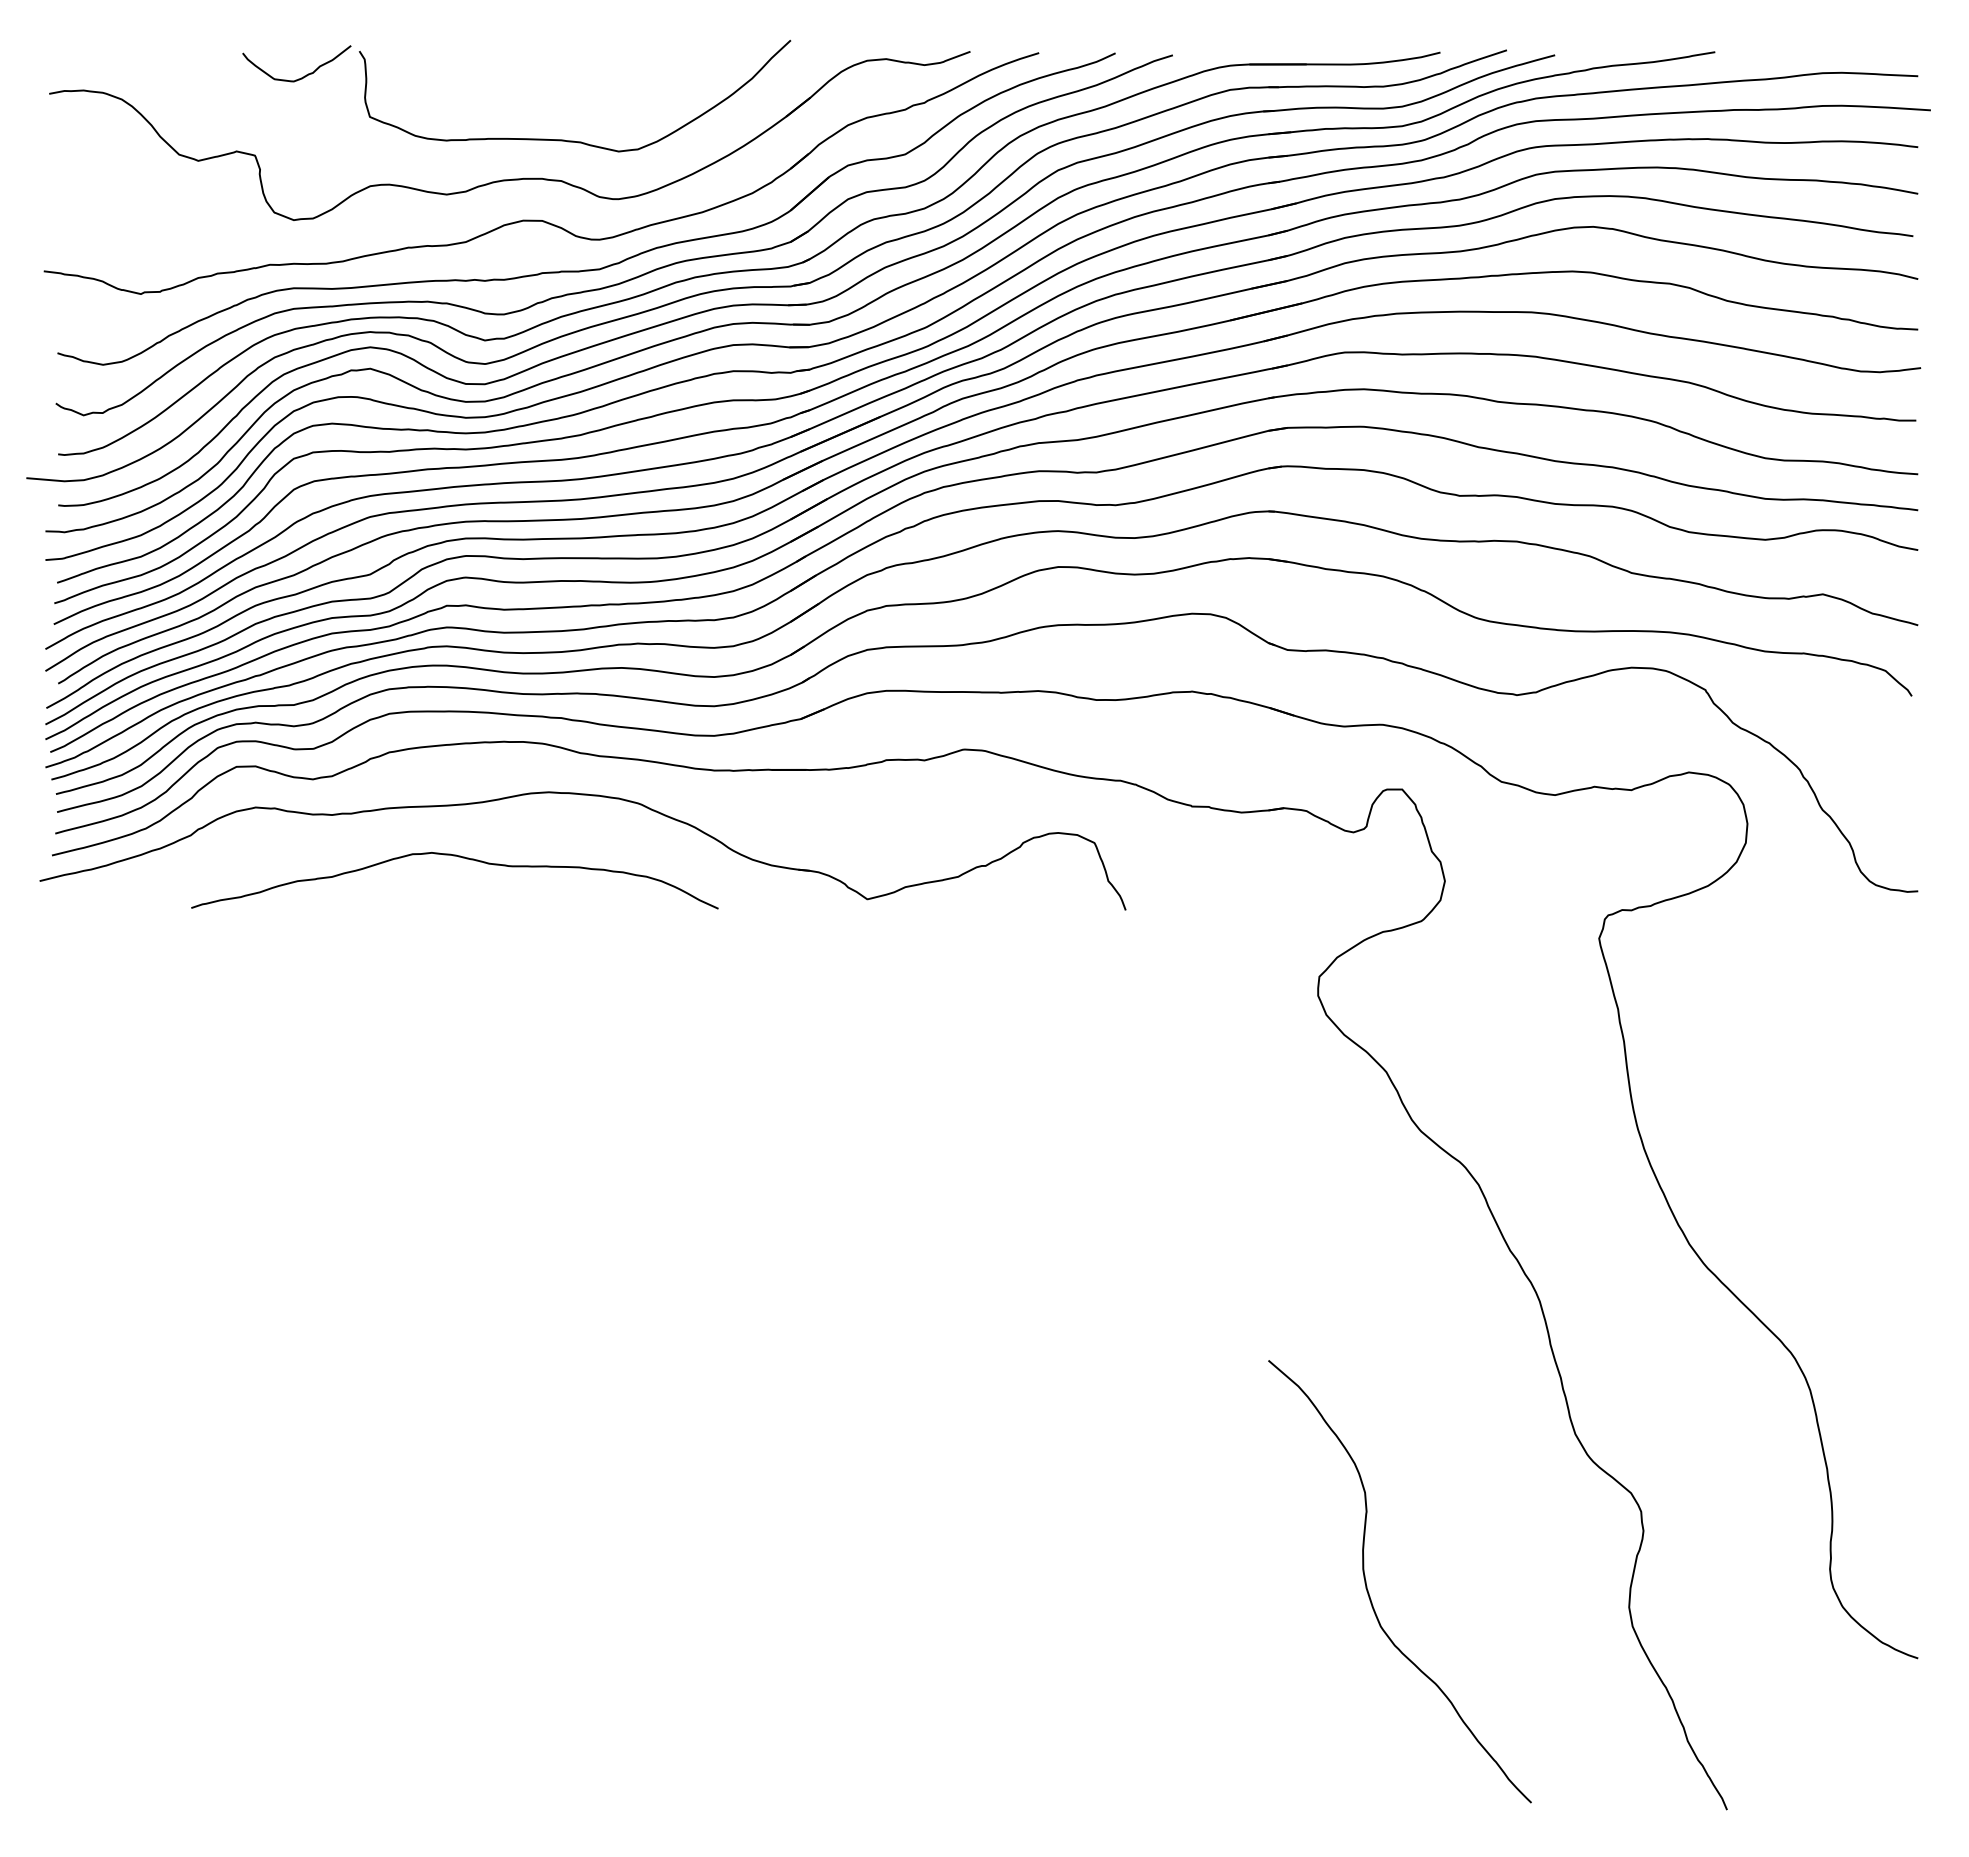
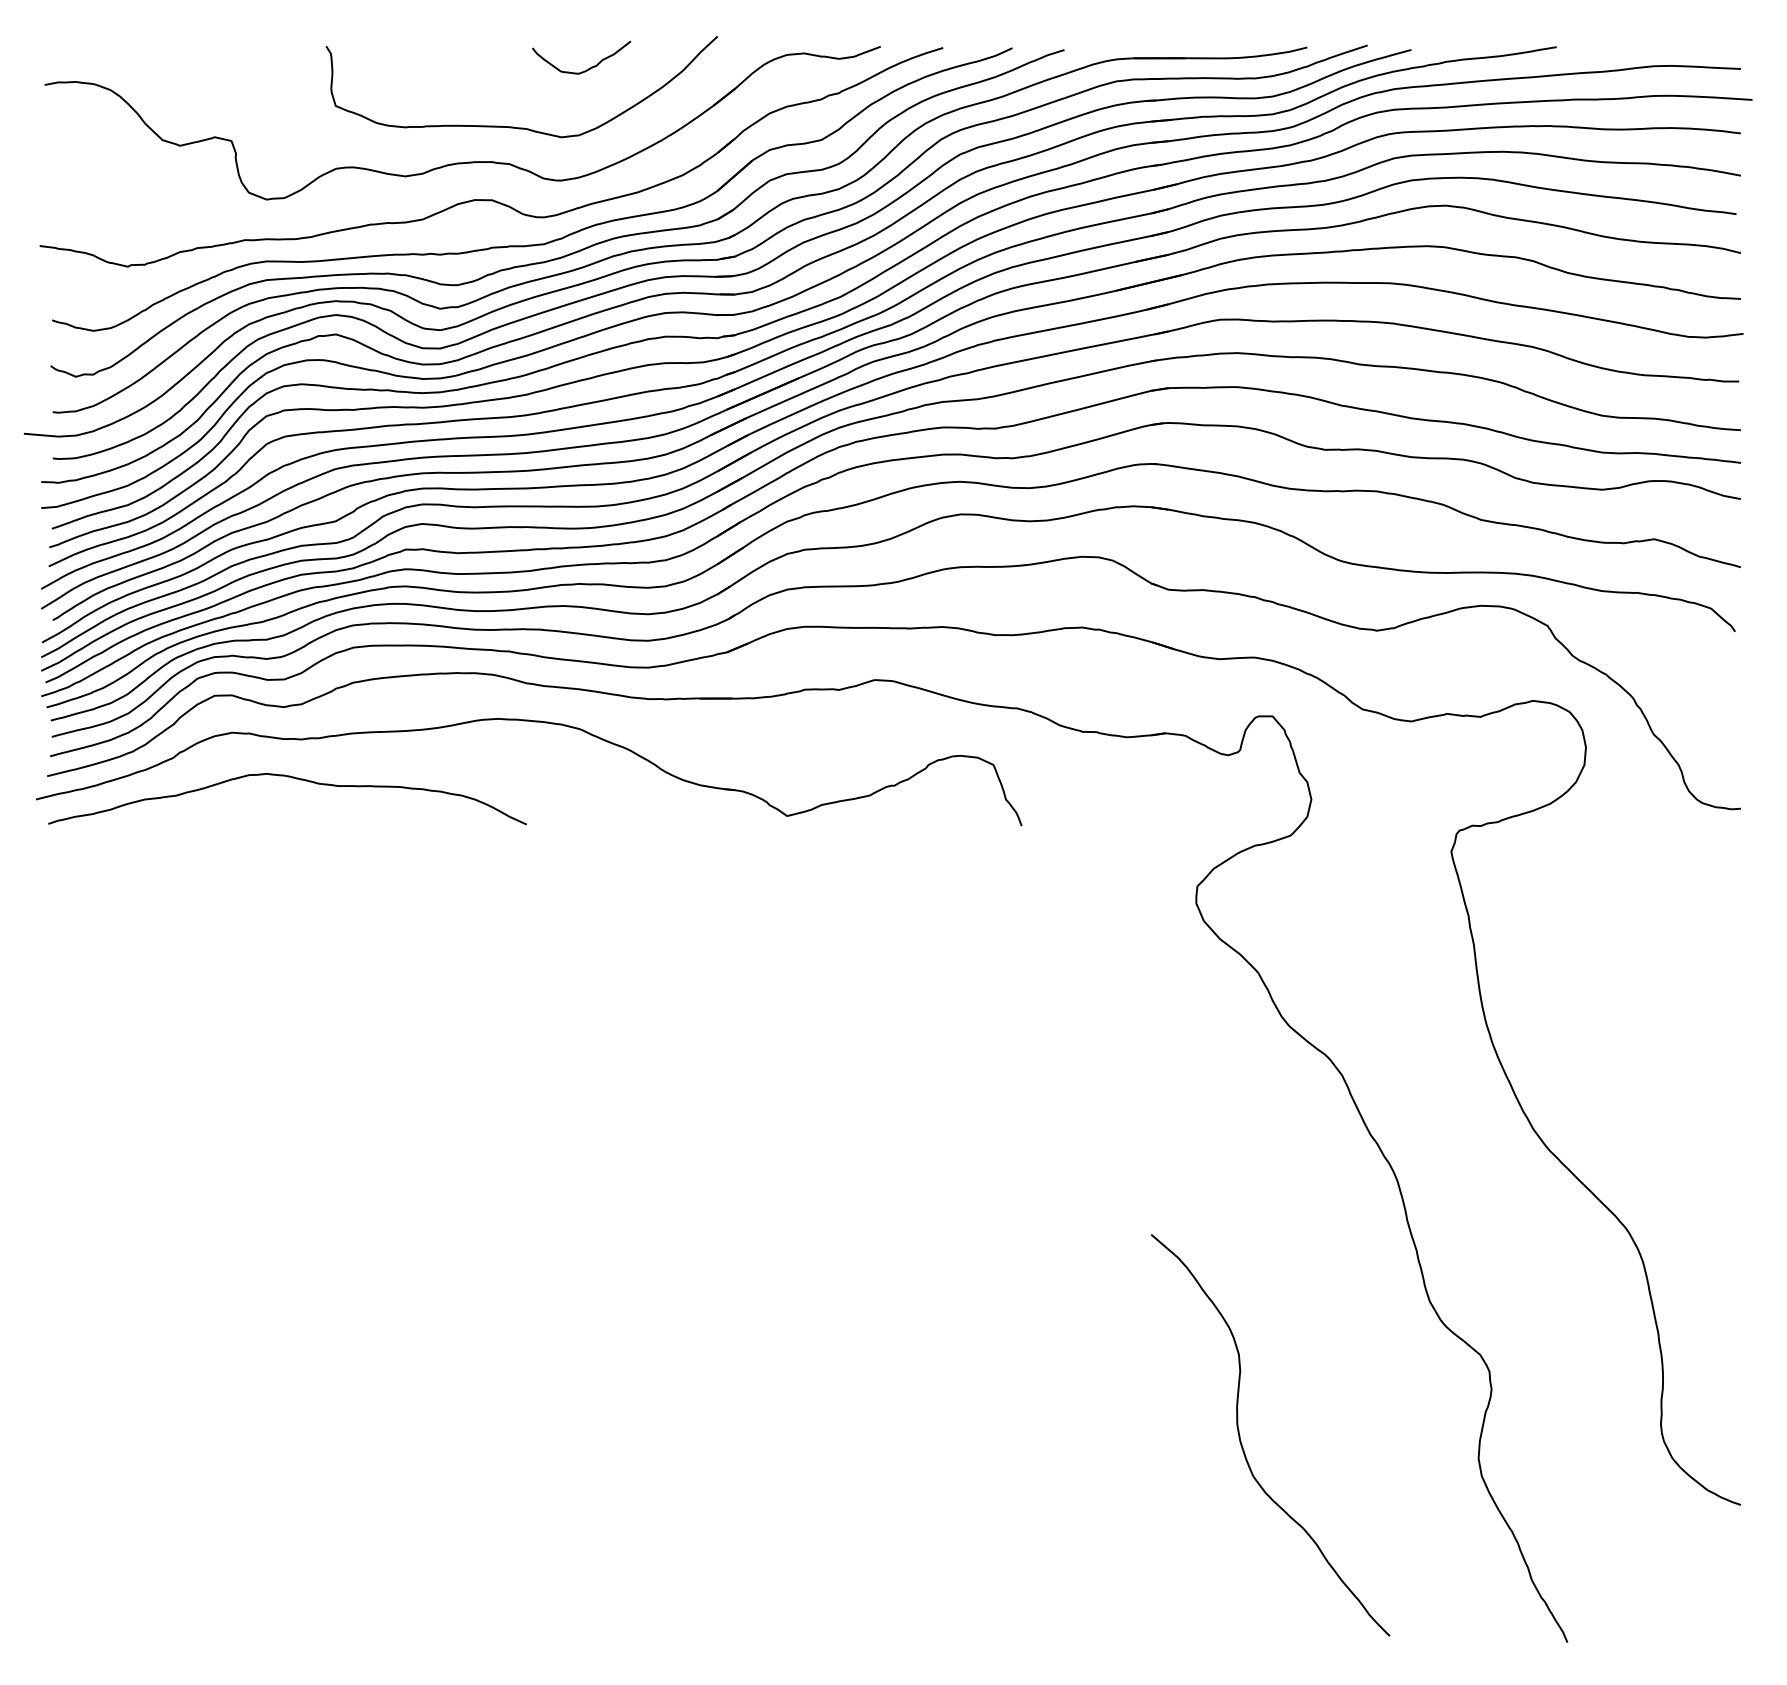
curve: (304, 75) -> (588, 68), moved
curve: (458, 857) -> (290, 778), moved

